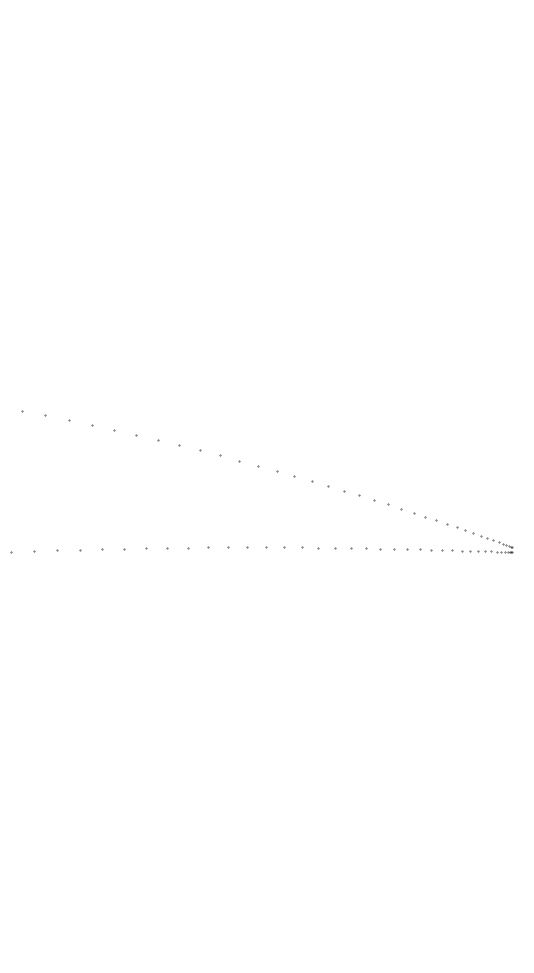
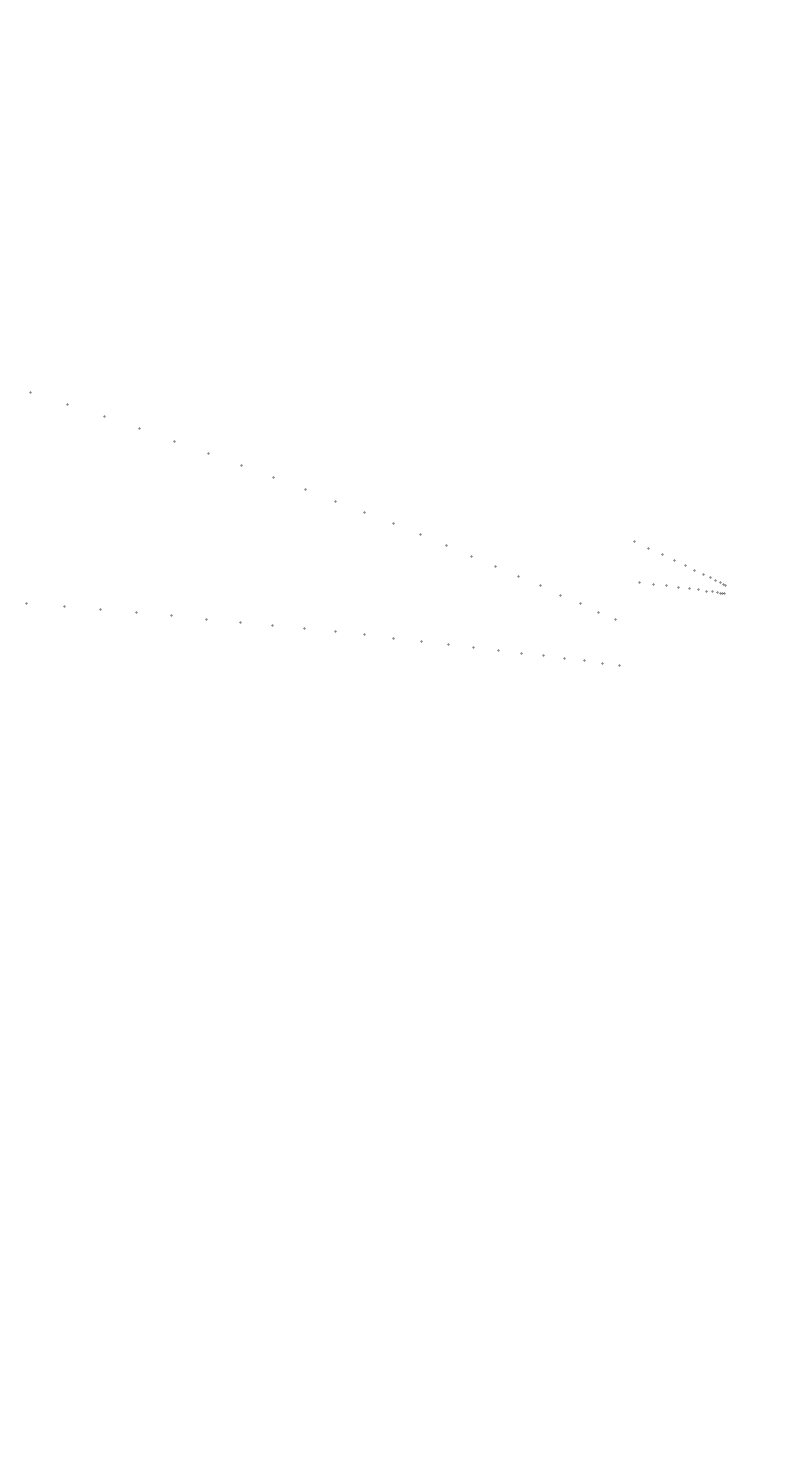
part: (484, 539) -> (679, 566), moved

